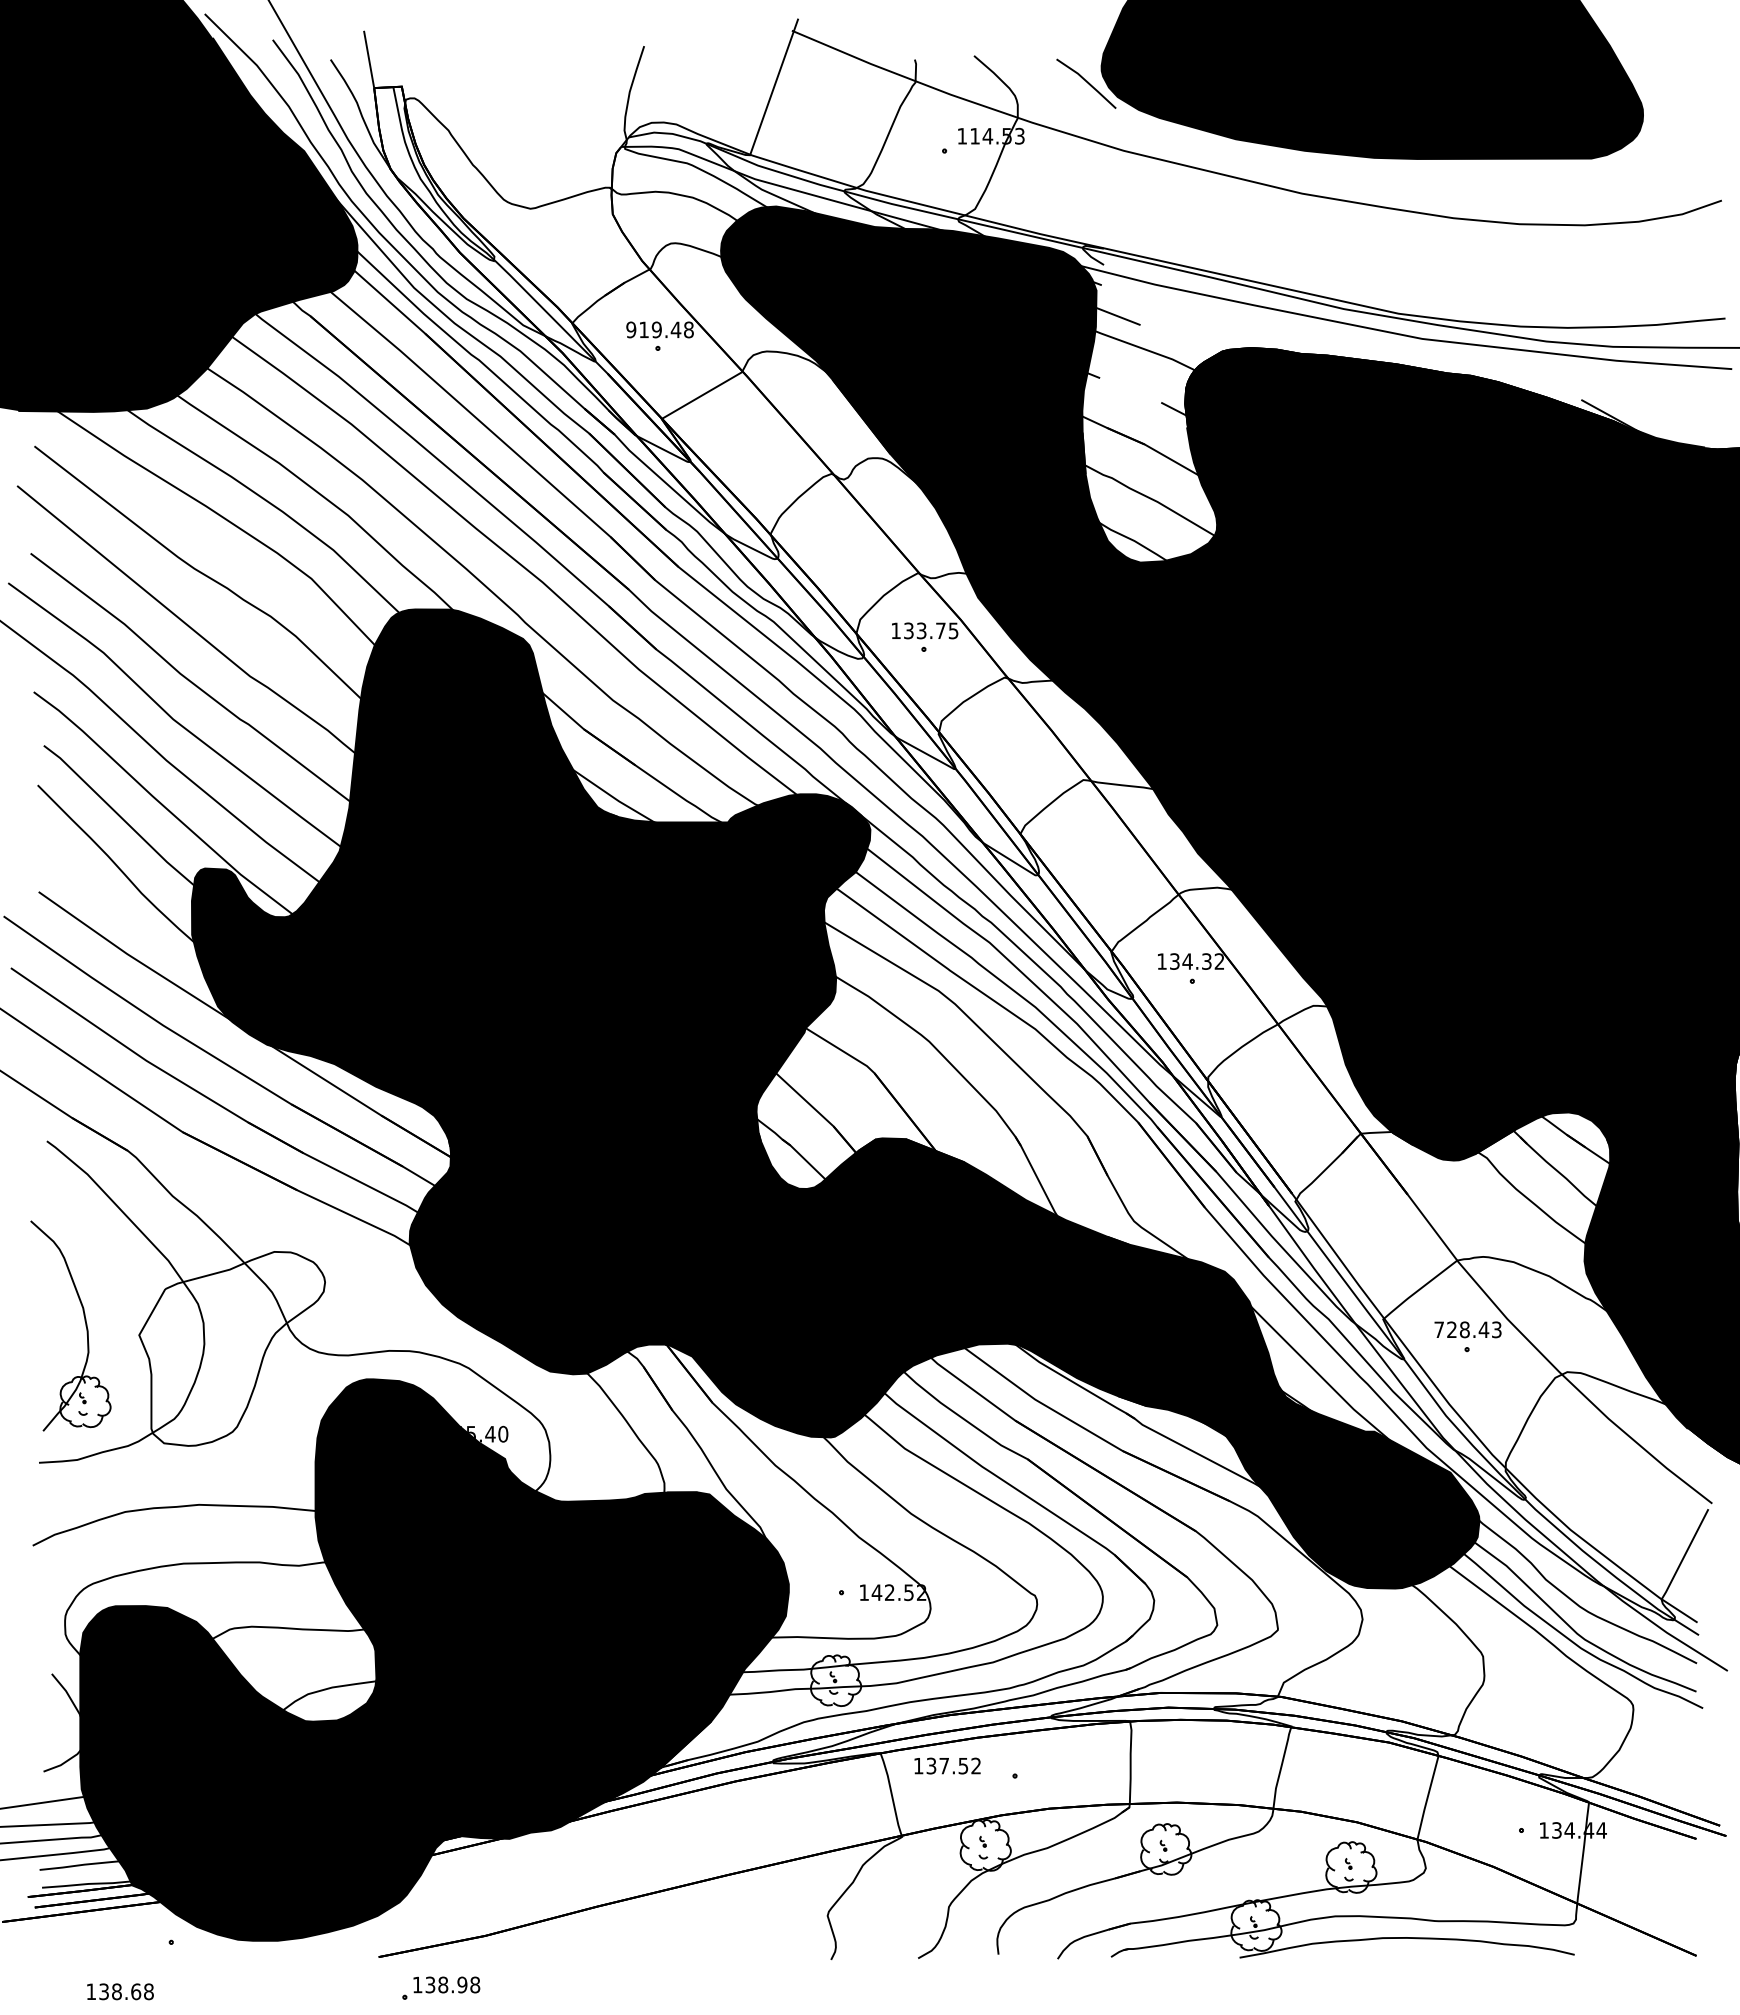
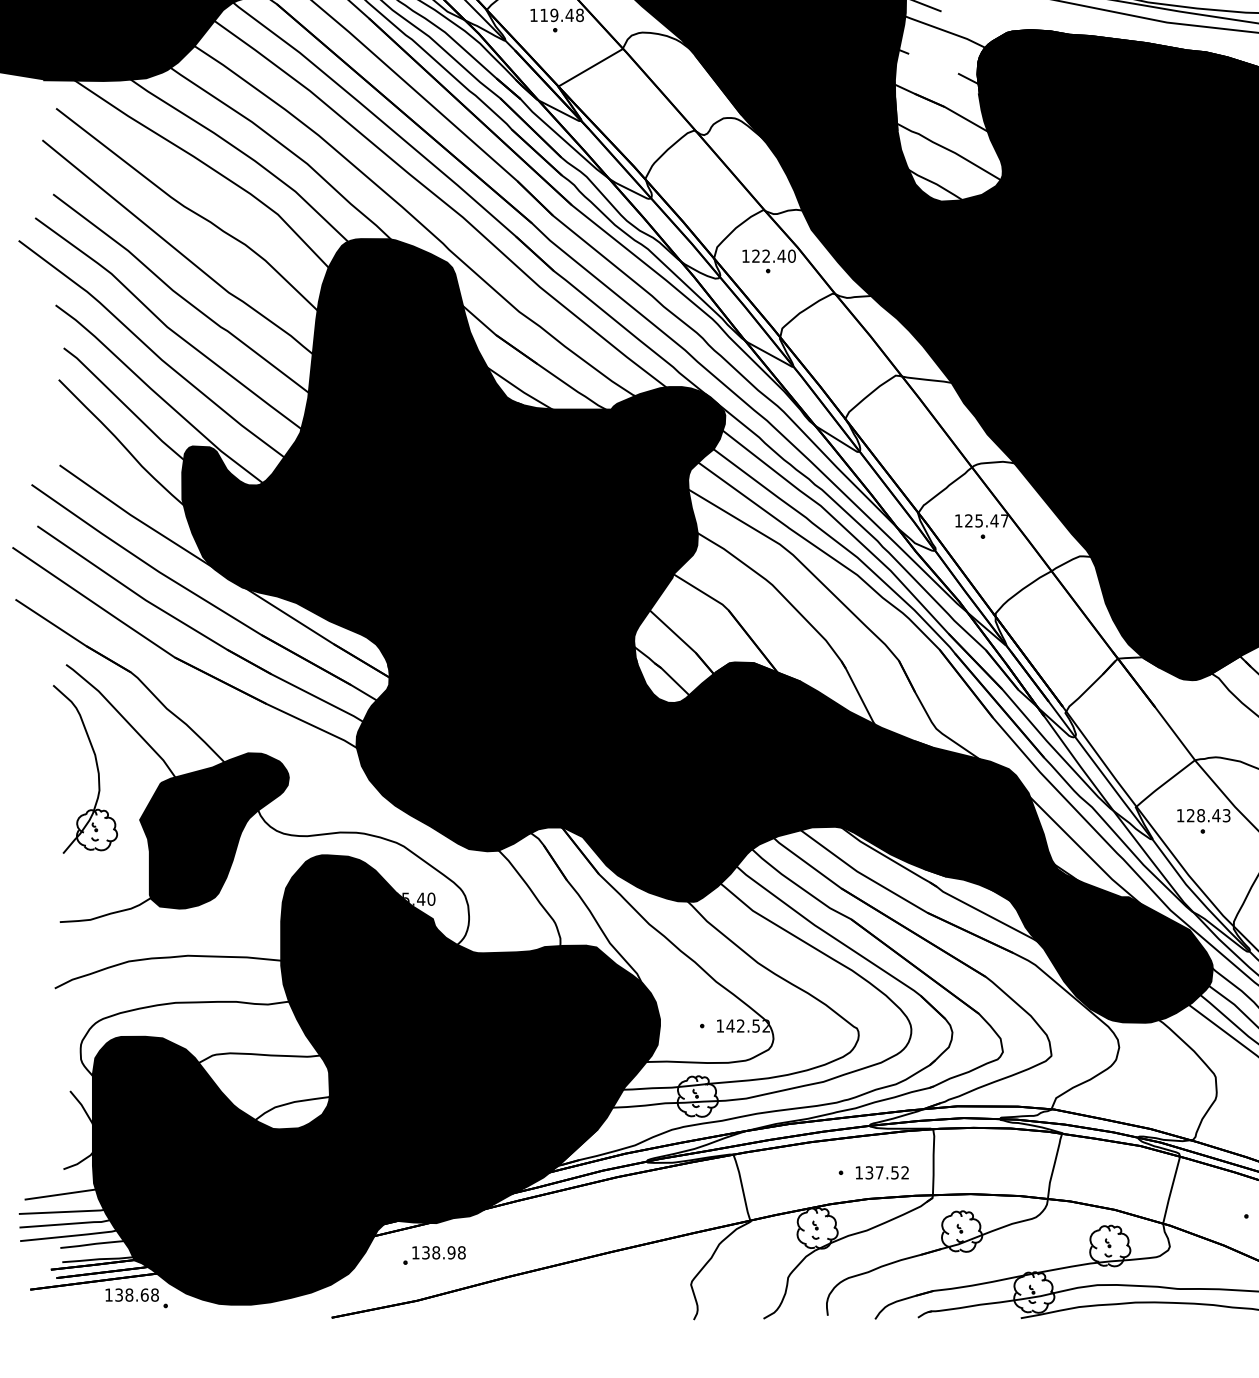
text: (631, 329) -> (534, 15), 919.48 -> 119.48
text: (931, 630) -> (774, 255), 133.75 -> 122.40
text: (1196, 961) -> (986, 520), 134.32 -> 125.47
part: (84, 1321) -> (96, 765), moved
text: (1438, 1329) -> (1179, 815), 728.43 -> 128.43
fill: (232, 1348) -> (214, 830), added
text: (947, 1765) -> (882, 1172), moved
part: (441, 1987) -> (434, 1254), moved
text: (120, 1991) -> (132, 1294), moved

